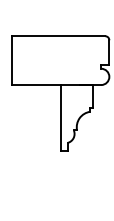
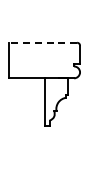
line: (57, 35) -> (42, 42), solid -> dashed

